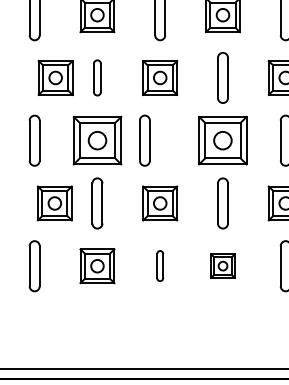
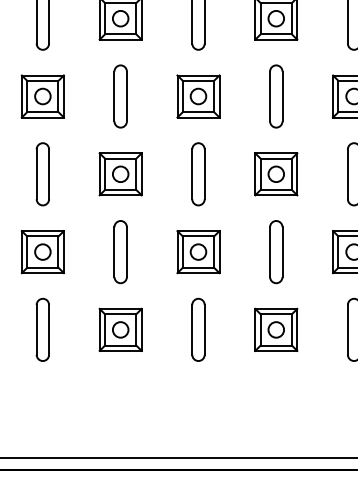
part: (55, 77) -> (42, 96), moved
part: (97, 77) -> (120, 96), size x1.43
part: (97, 140) -> (120, 174), size x0.71
part: (144, 140) -> (198, 174), moved
part: (223, 140) -> (276, 174), size x0.71
part: (54, 203) -> (42, 252), moved
part: (160, 265) -> (198, 329), size x1.67
part: (223, 265) -> (276, 329), size x1.43

